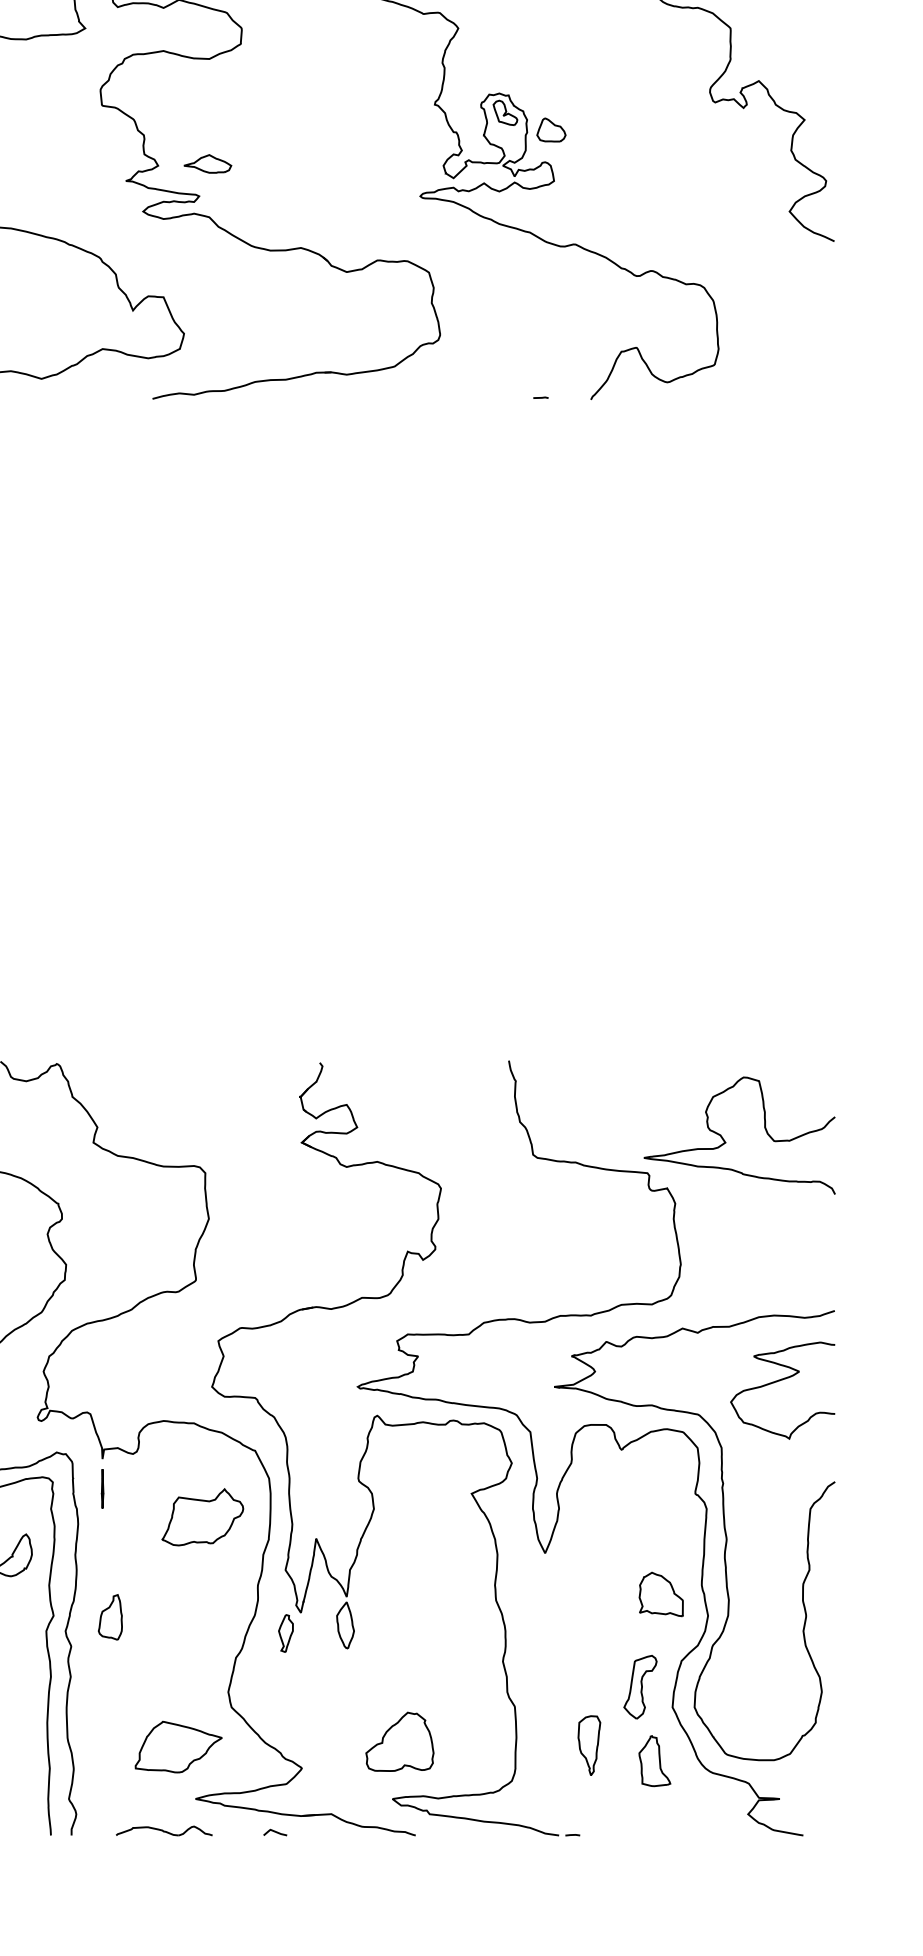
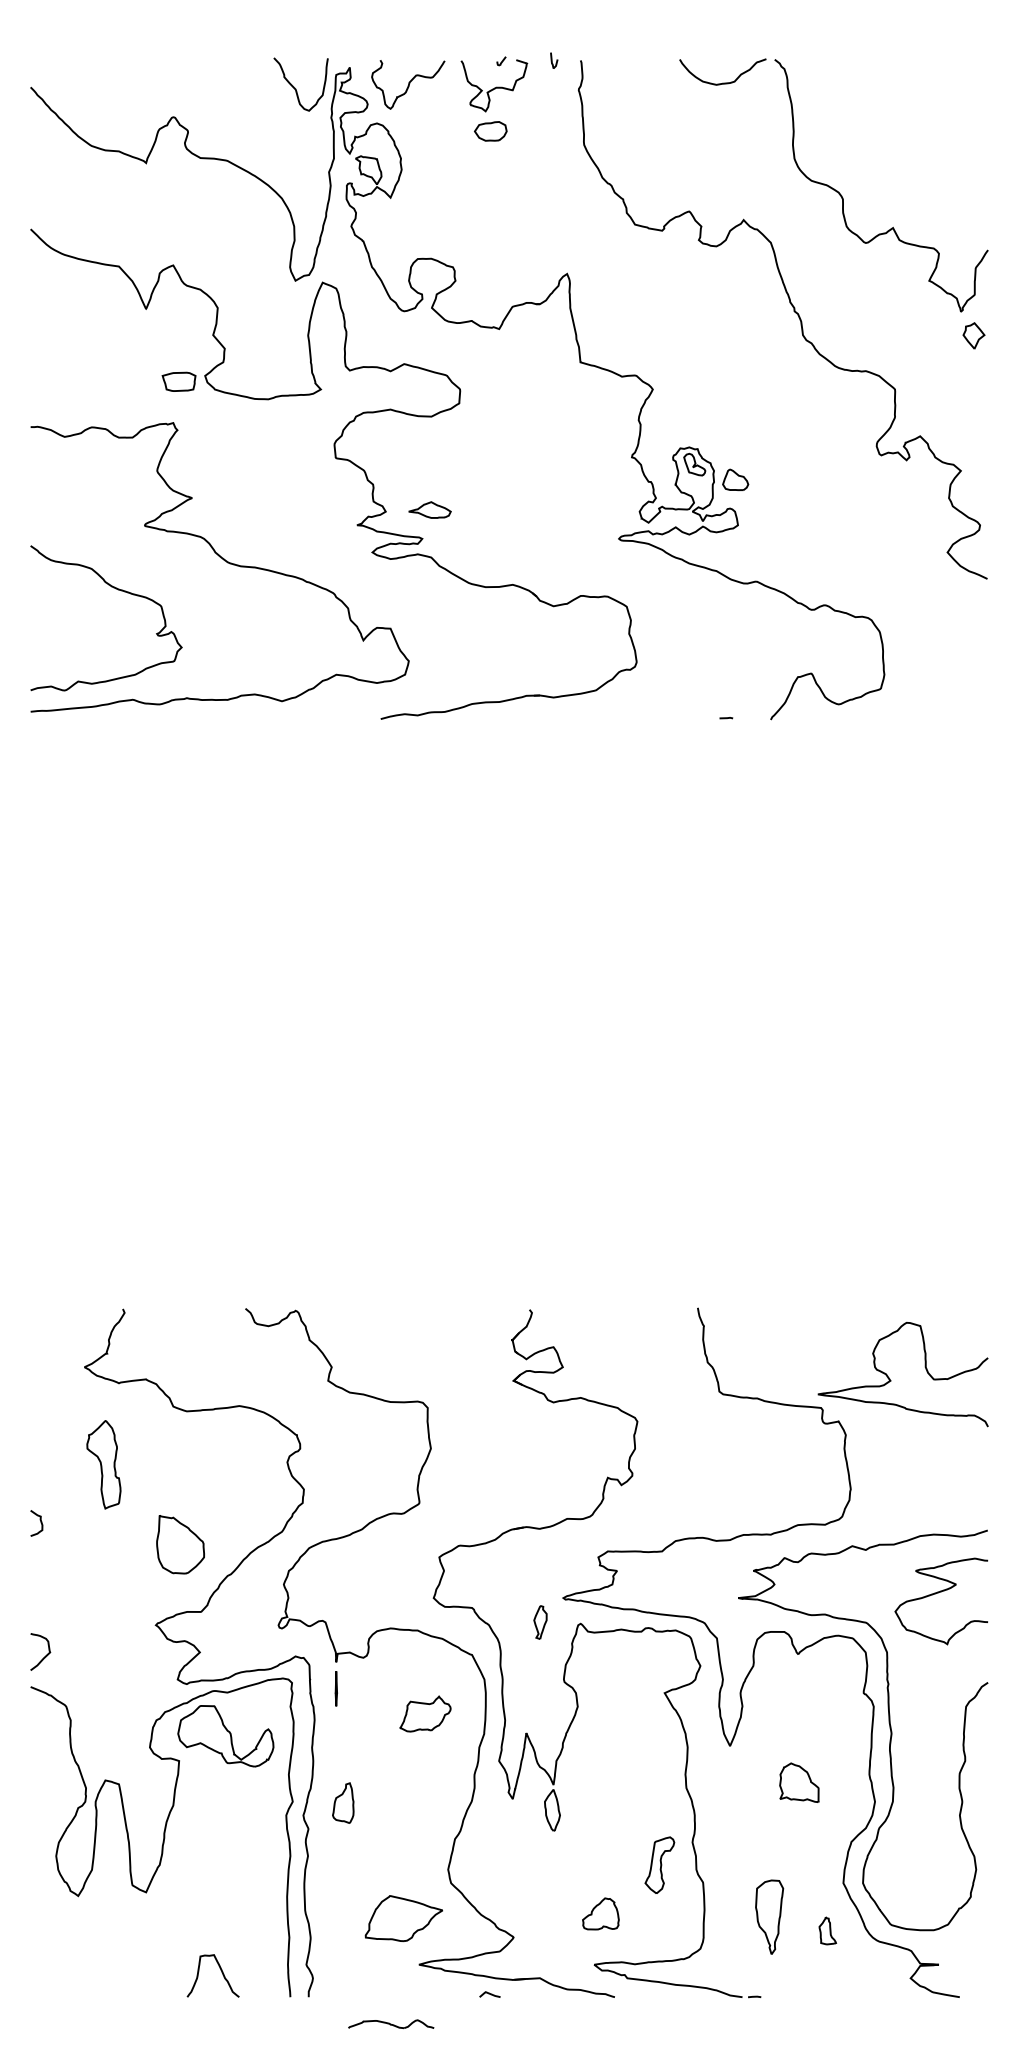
part: (202, 1516) -> (425, 1713), size x0.7
part: (661, 1594) -> (799, 1782), moved
part: (285, 1633) -> (540, 1622), moved
part: (640, 1686) -> (659, 1864), moved
part: (399, 1741) -> (600, 1913), size x0.6
part: (588, 1745) -> (768, 1917), size x1.4
part: (654, 1760) -> (827, 1930), size x0.6
part: (164, 1831) -> (391, 2024), moved

